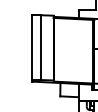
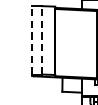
line: (31, 47) -> (31, 40), solid -> dashed
line: (41, 47) -> (42, 40), solid -> dashed

